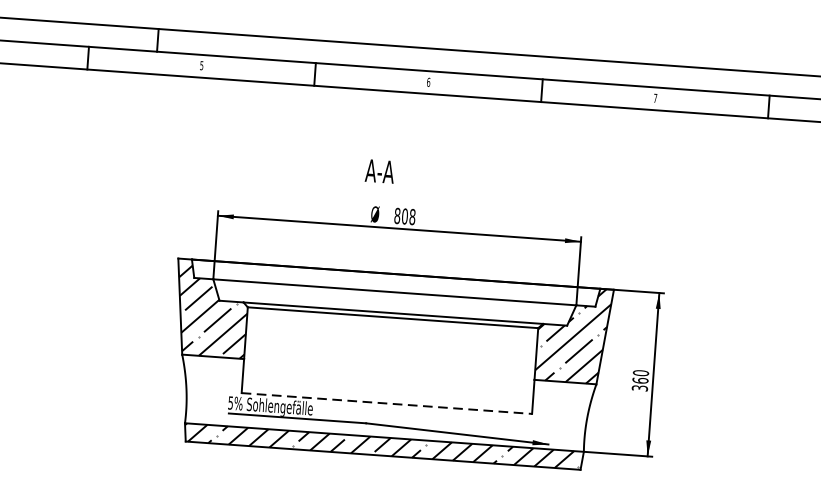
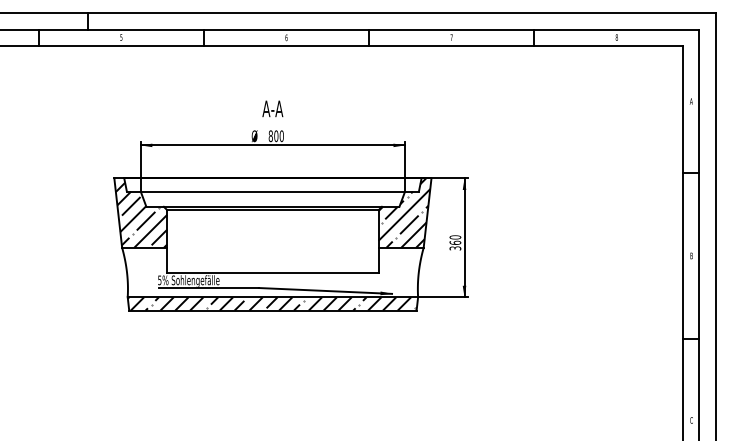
text: (379, 170) -> (272, 108), moved
text: (412, 216) -> (281, 135), 808 -> 800
line: (386, 403) -> (272, 272), dashed -> solid

